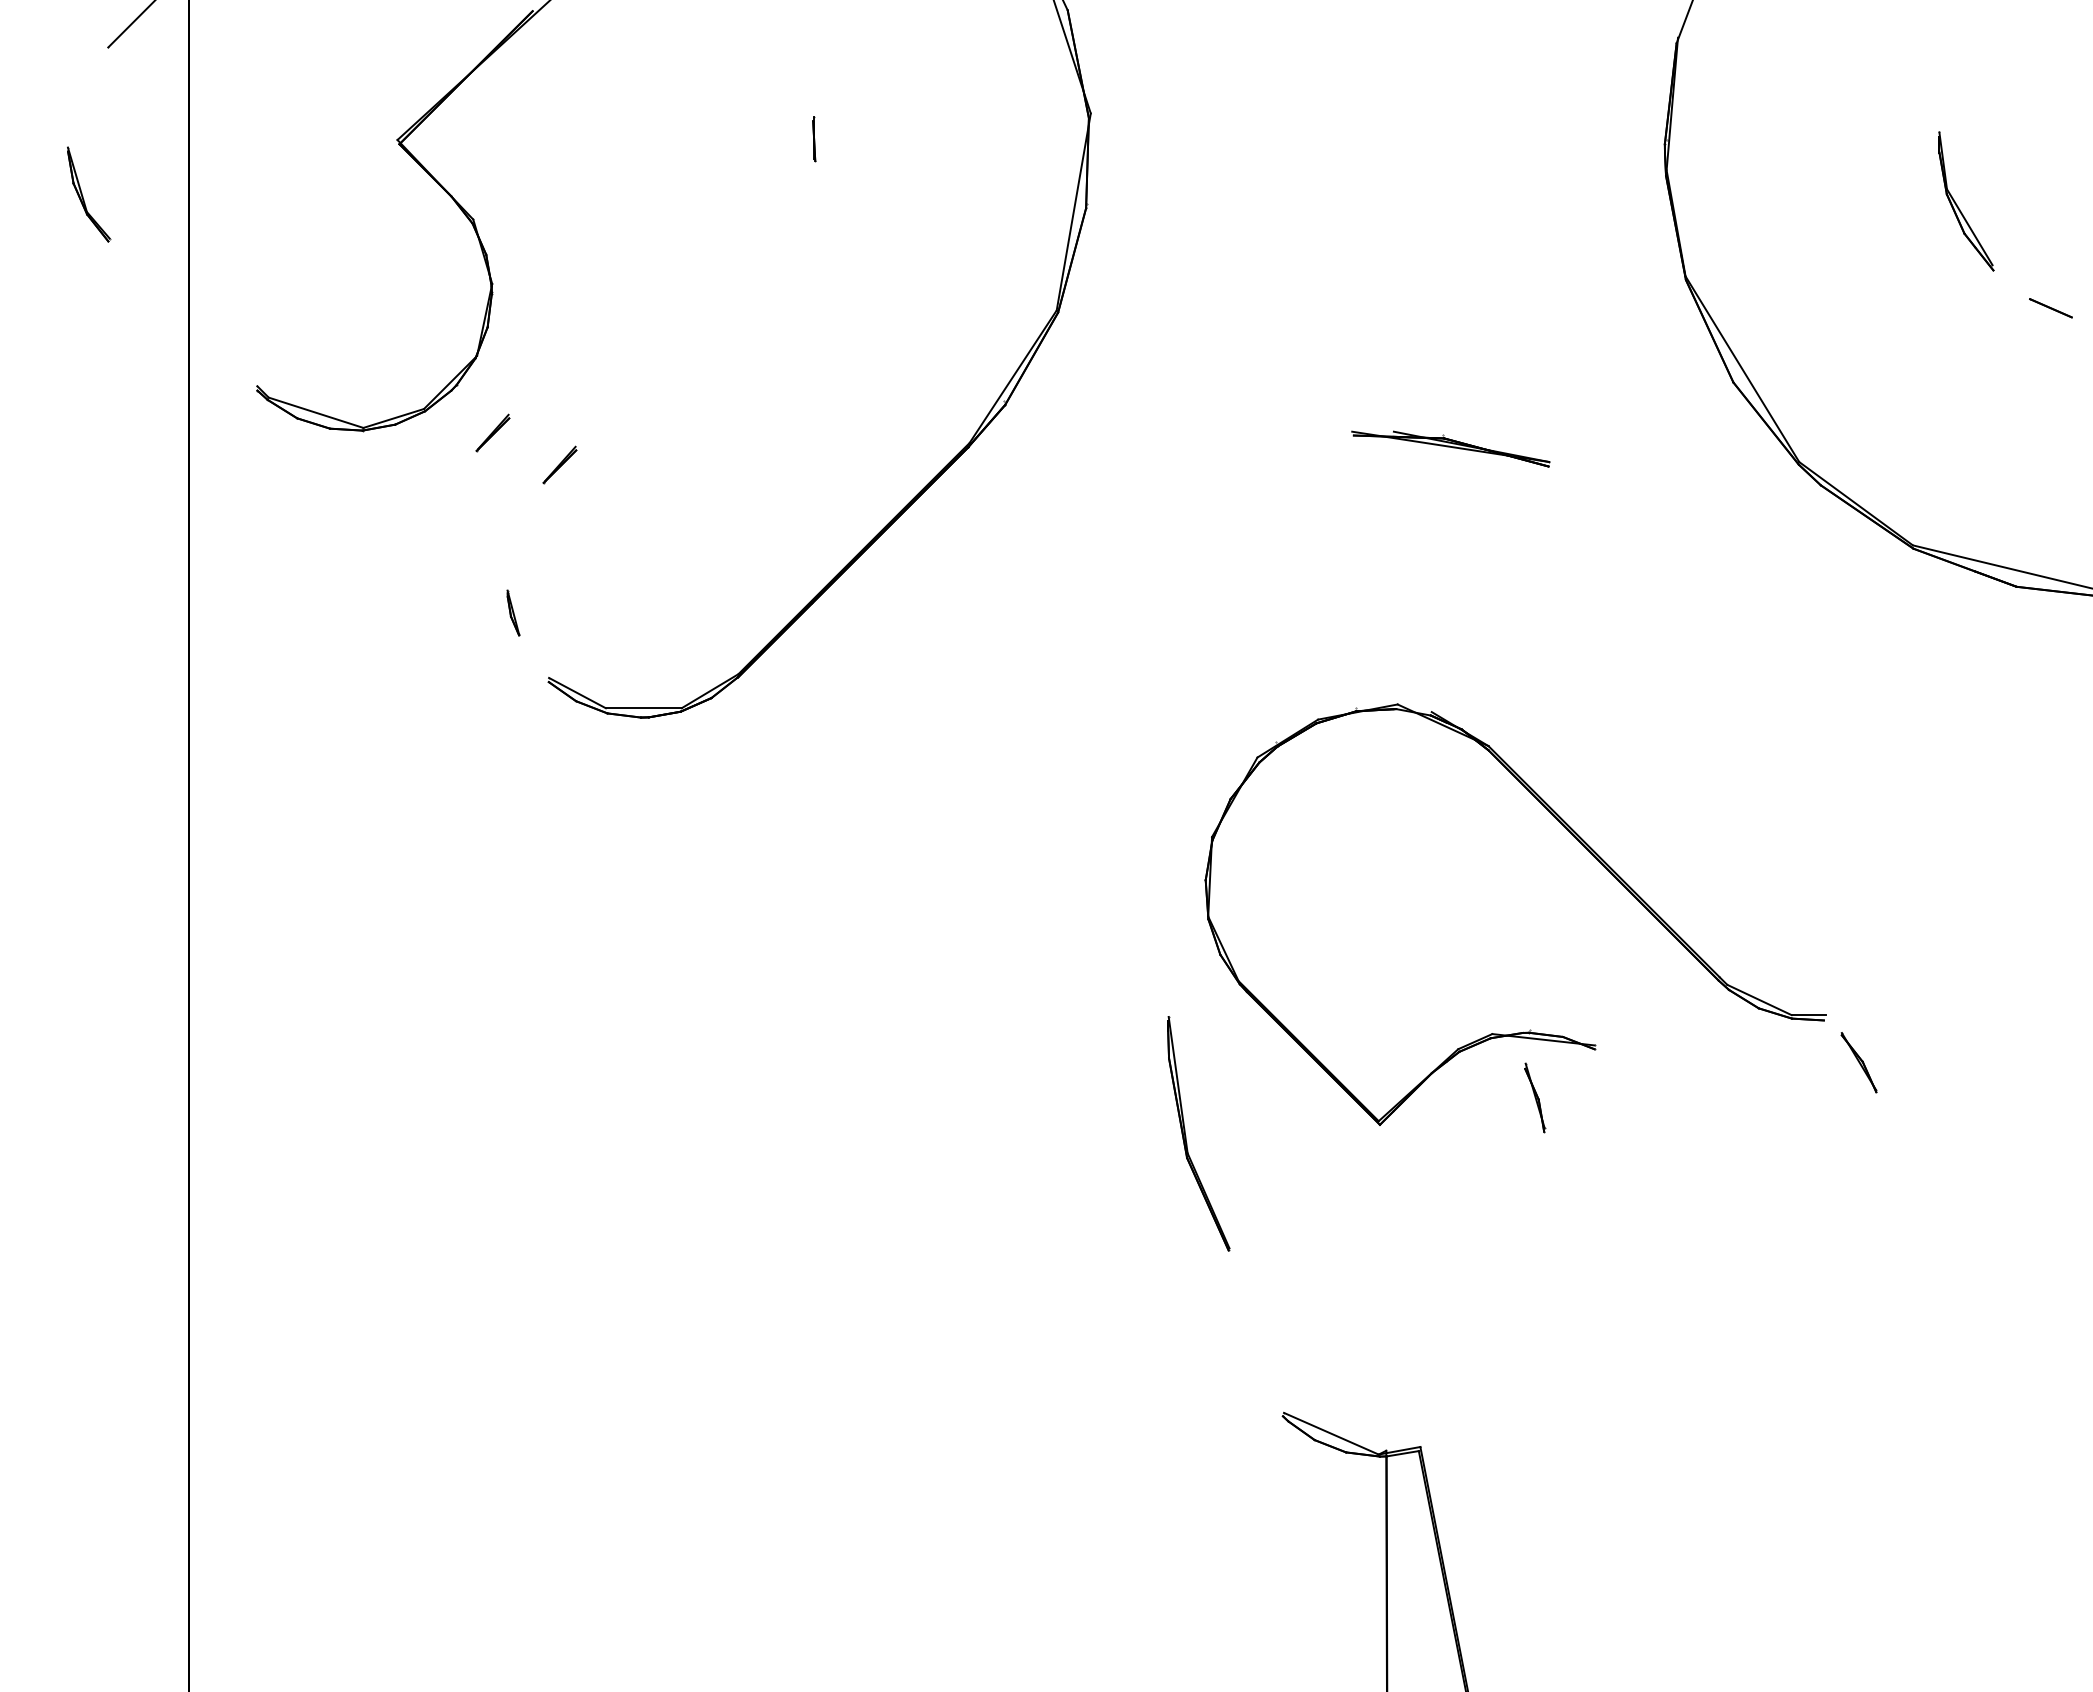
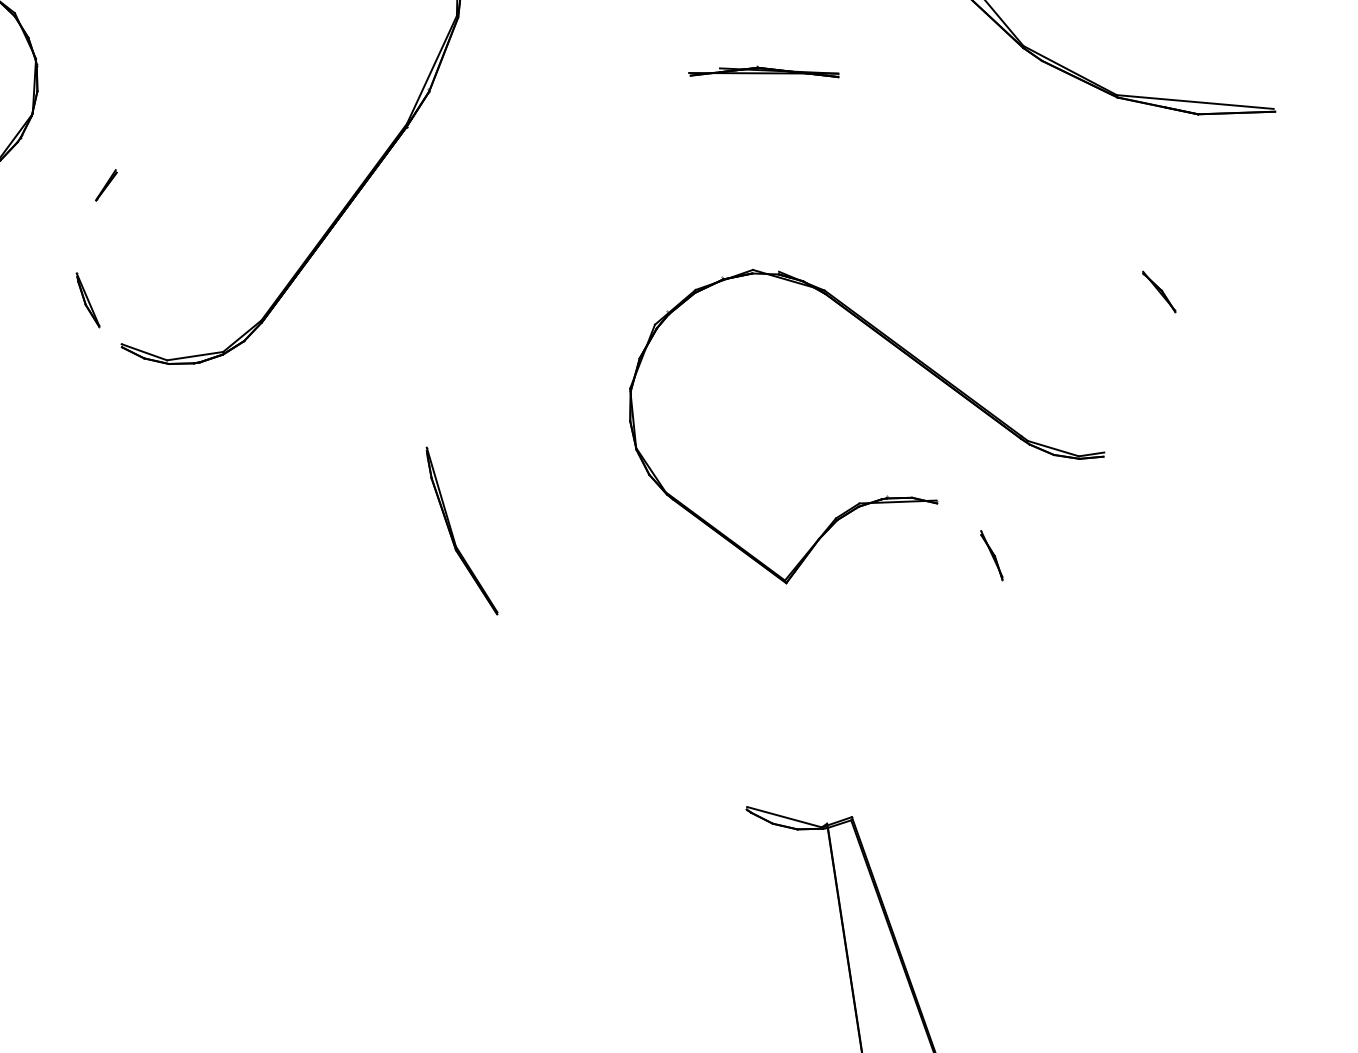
part: (492, 432) -> (52, 168), removed
part: (513, 612) -> (88, 299), size x1.67
part: (1858, 1062) -> (1158, 291), moved
part: (1535, 1097) -> (992, 555), moved
part: (1186, 1135) -> (453, 533), moved

